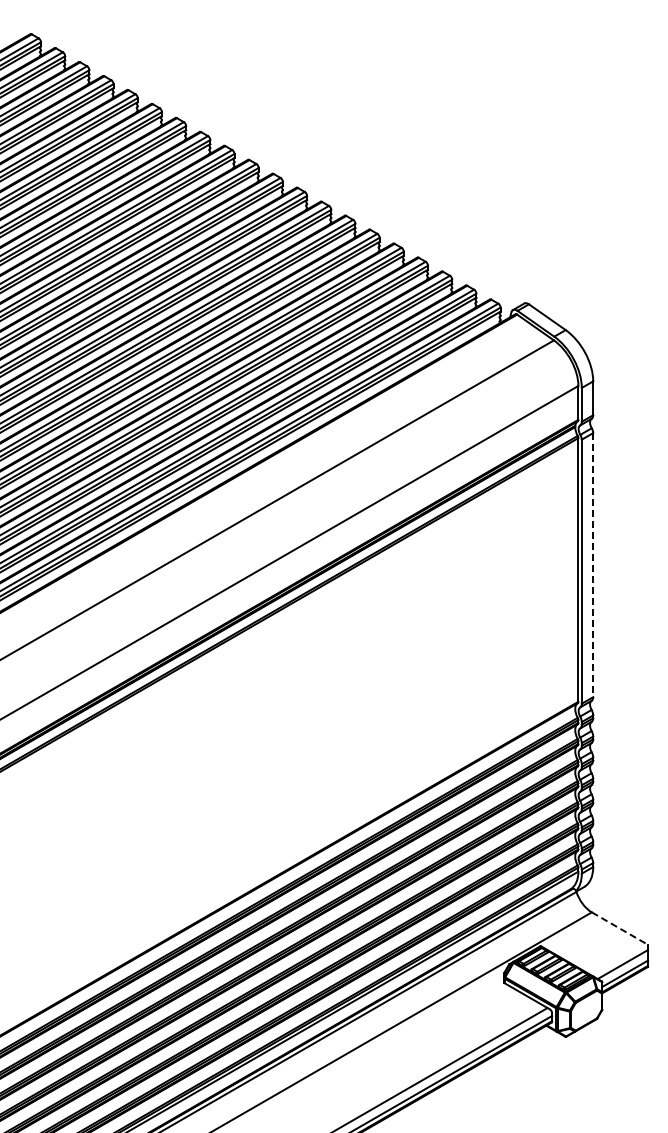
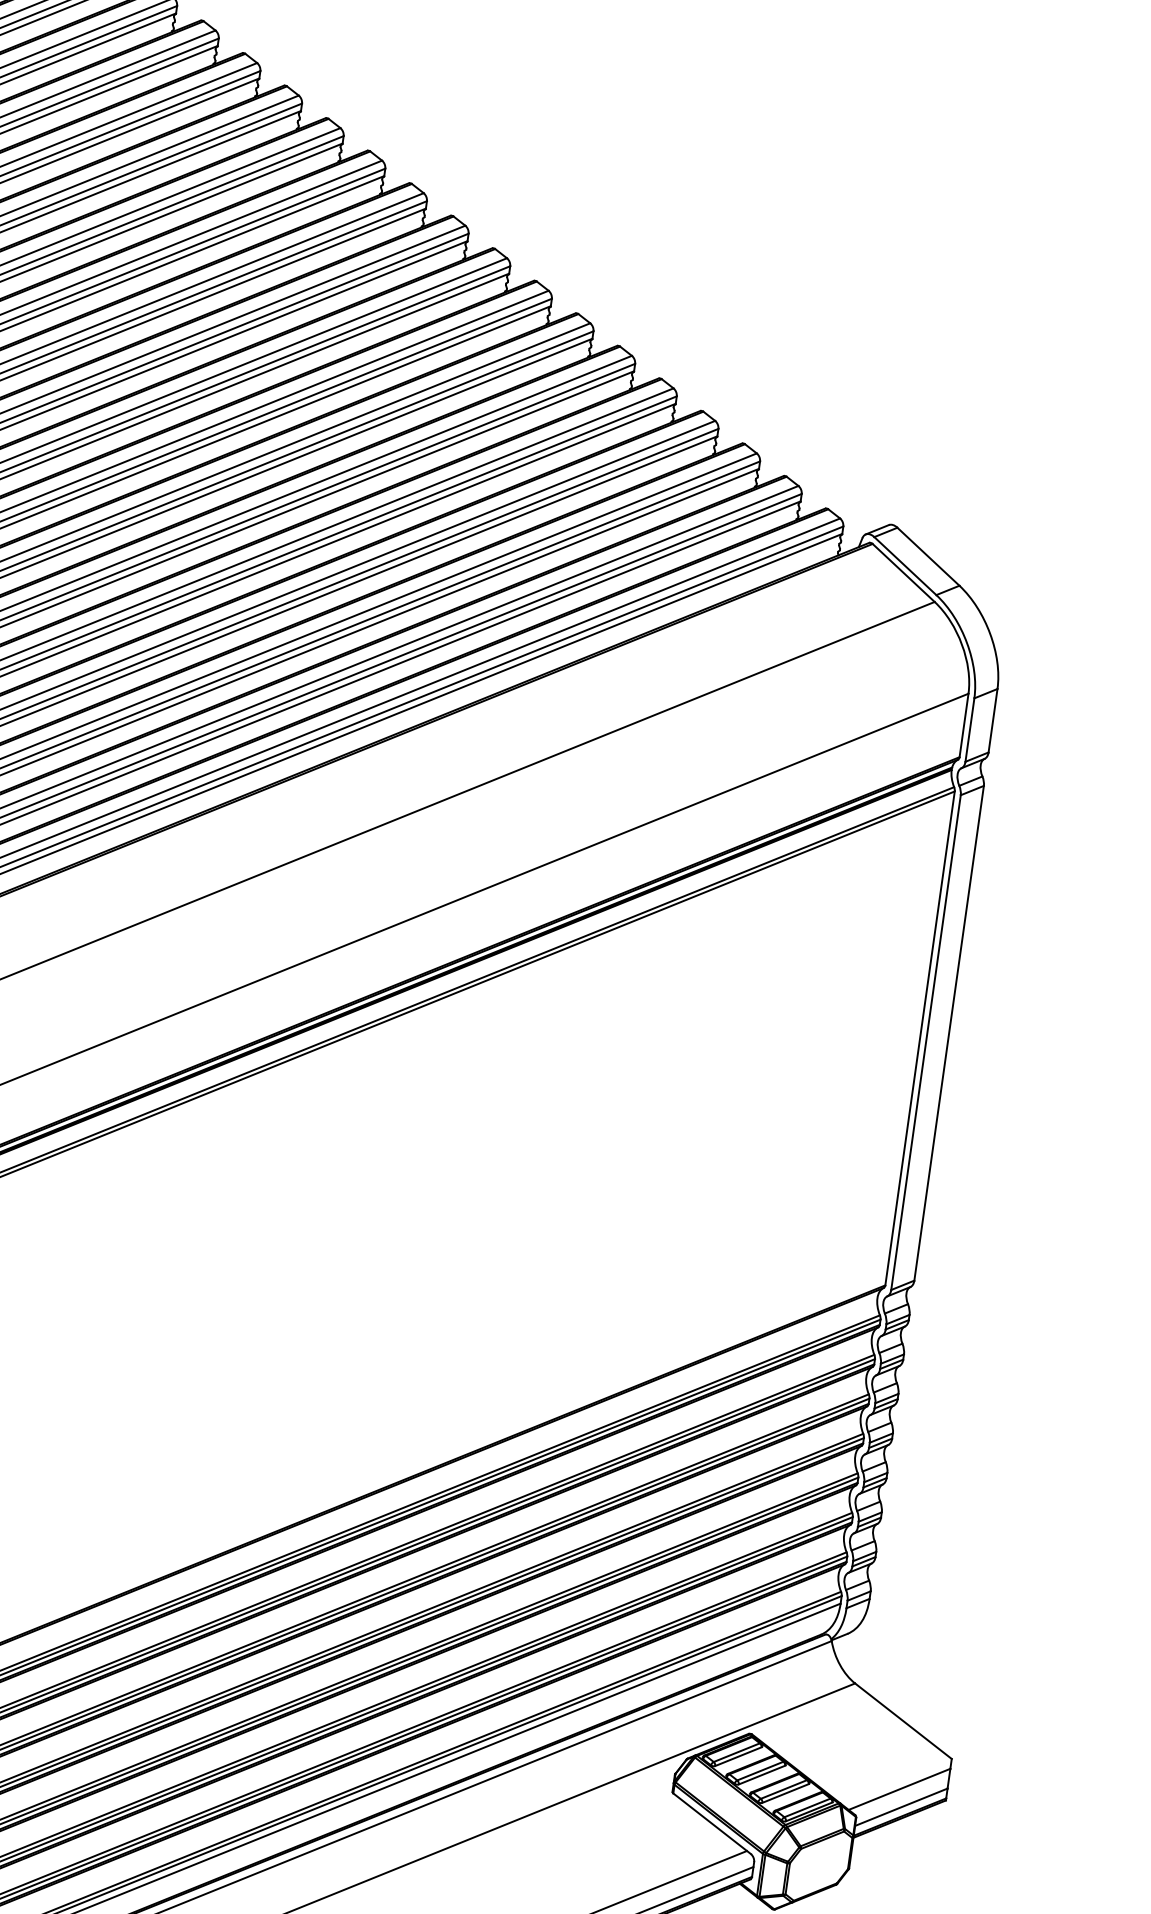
line: (593, 565) -> (949, 1034), dashed -> solid
line: (620, 928) -> (904, 1721), dashed -> solid

